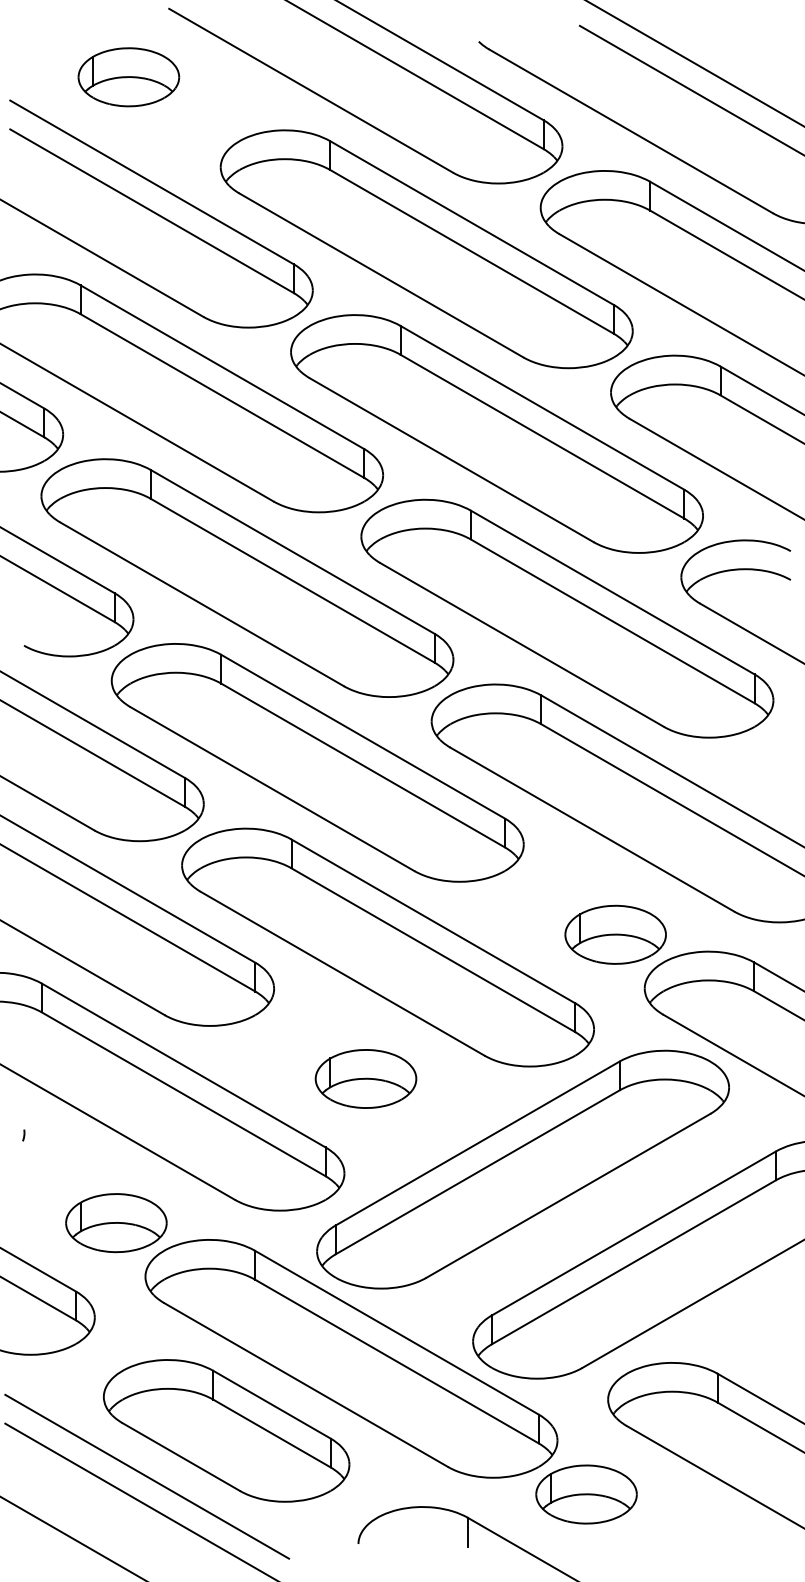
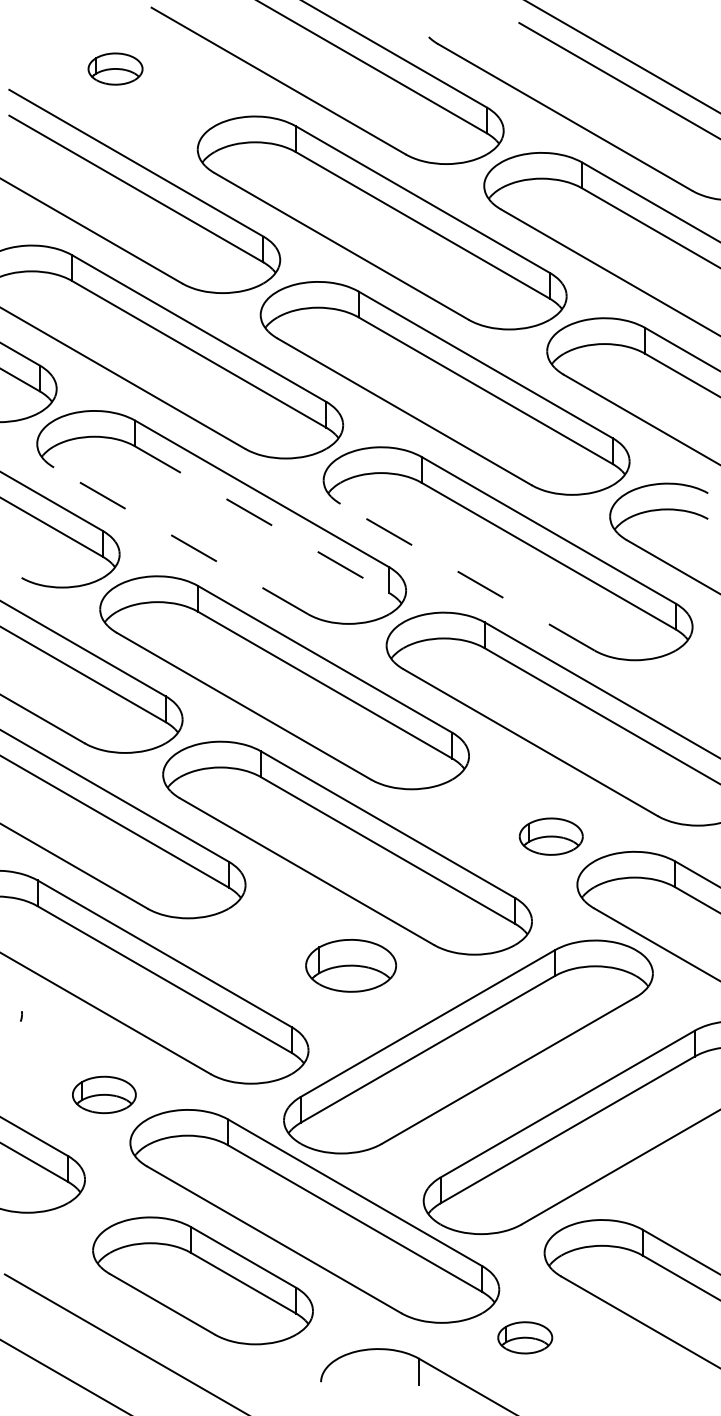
part: (128, 77) -> (115, 69), size x0.6
line: (292, 580) -> (262, 519), solid -> dashed
line: (202, 604) -> (181, 541), solid -> dashed
line: (522, 644) -> (467, 576), solid -> dashed
part: (615, 934) -> (551, 836), size x0.7
part: (365, 1078) -> (350, 965), moved
part: (116, 1223) -> (104, 1095), size x0.7
line: (147, 1476) -> (132, 1321), removed
part: (586, 1494) -> (525, 1337), size x0.6

